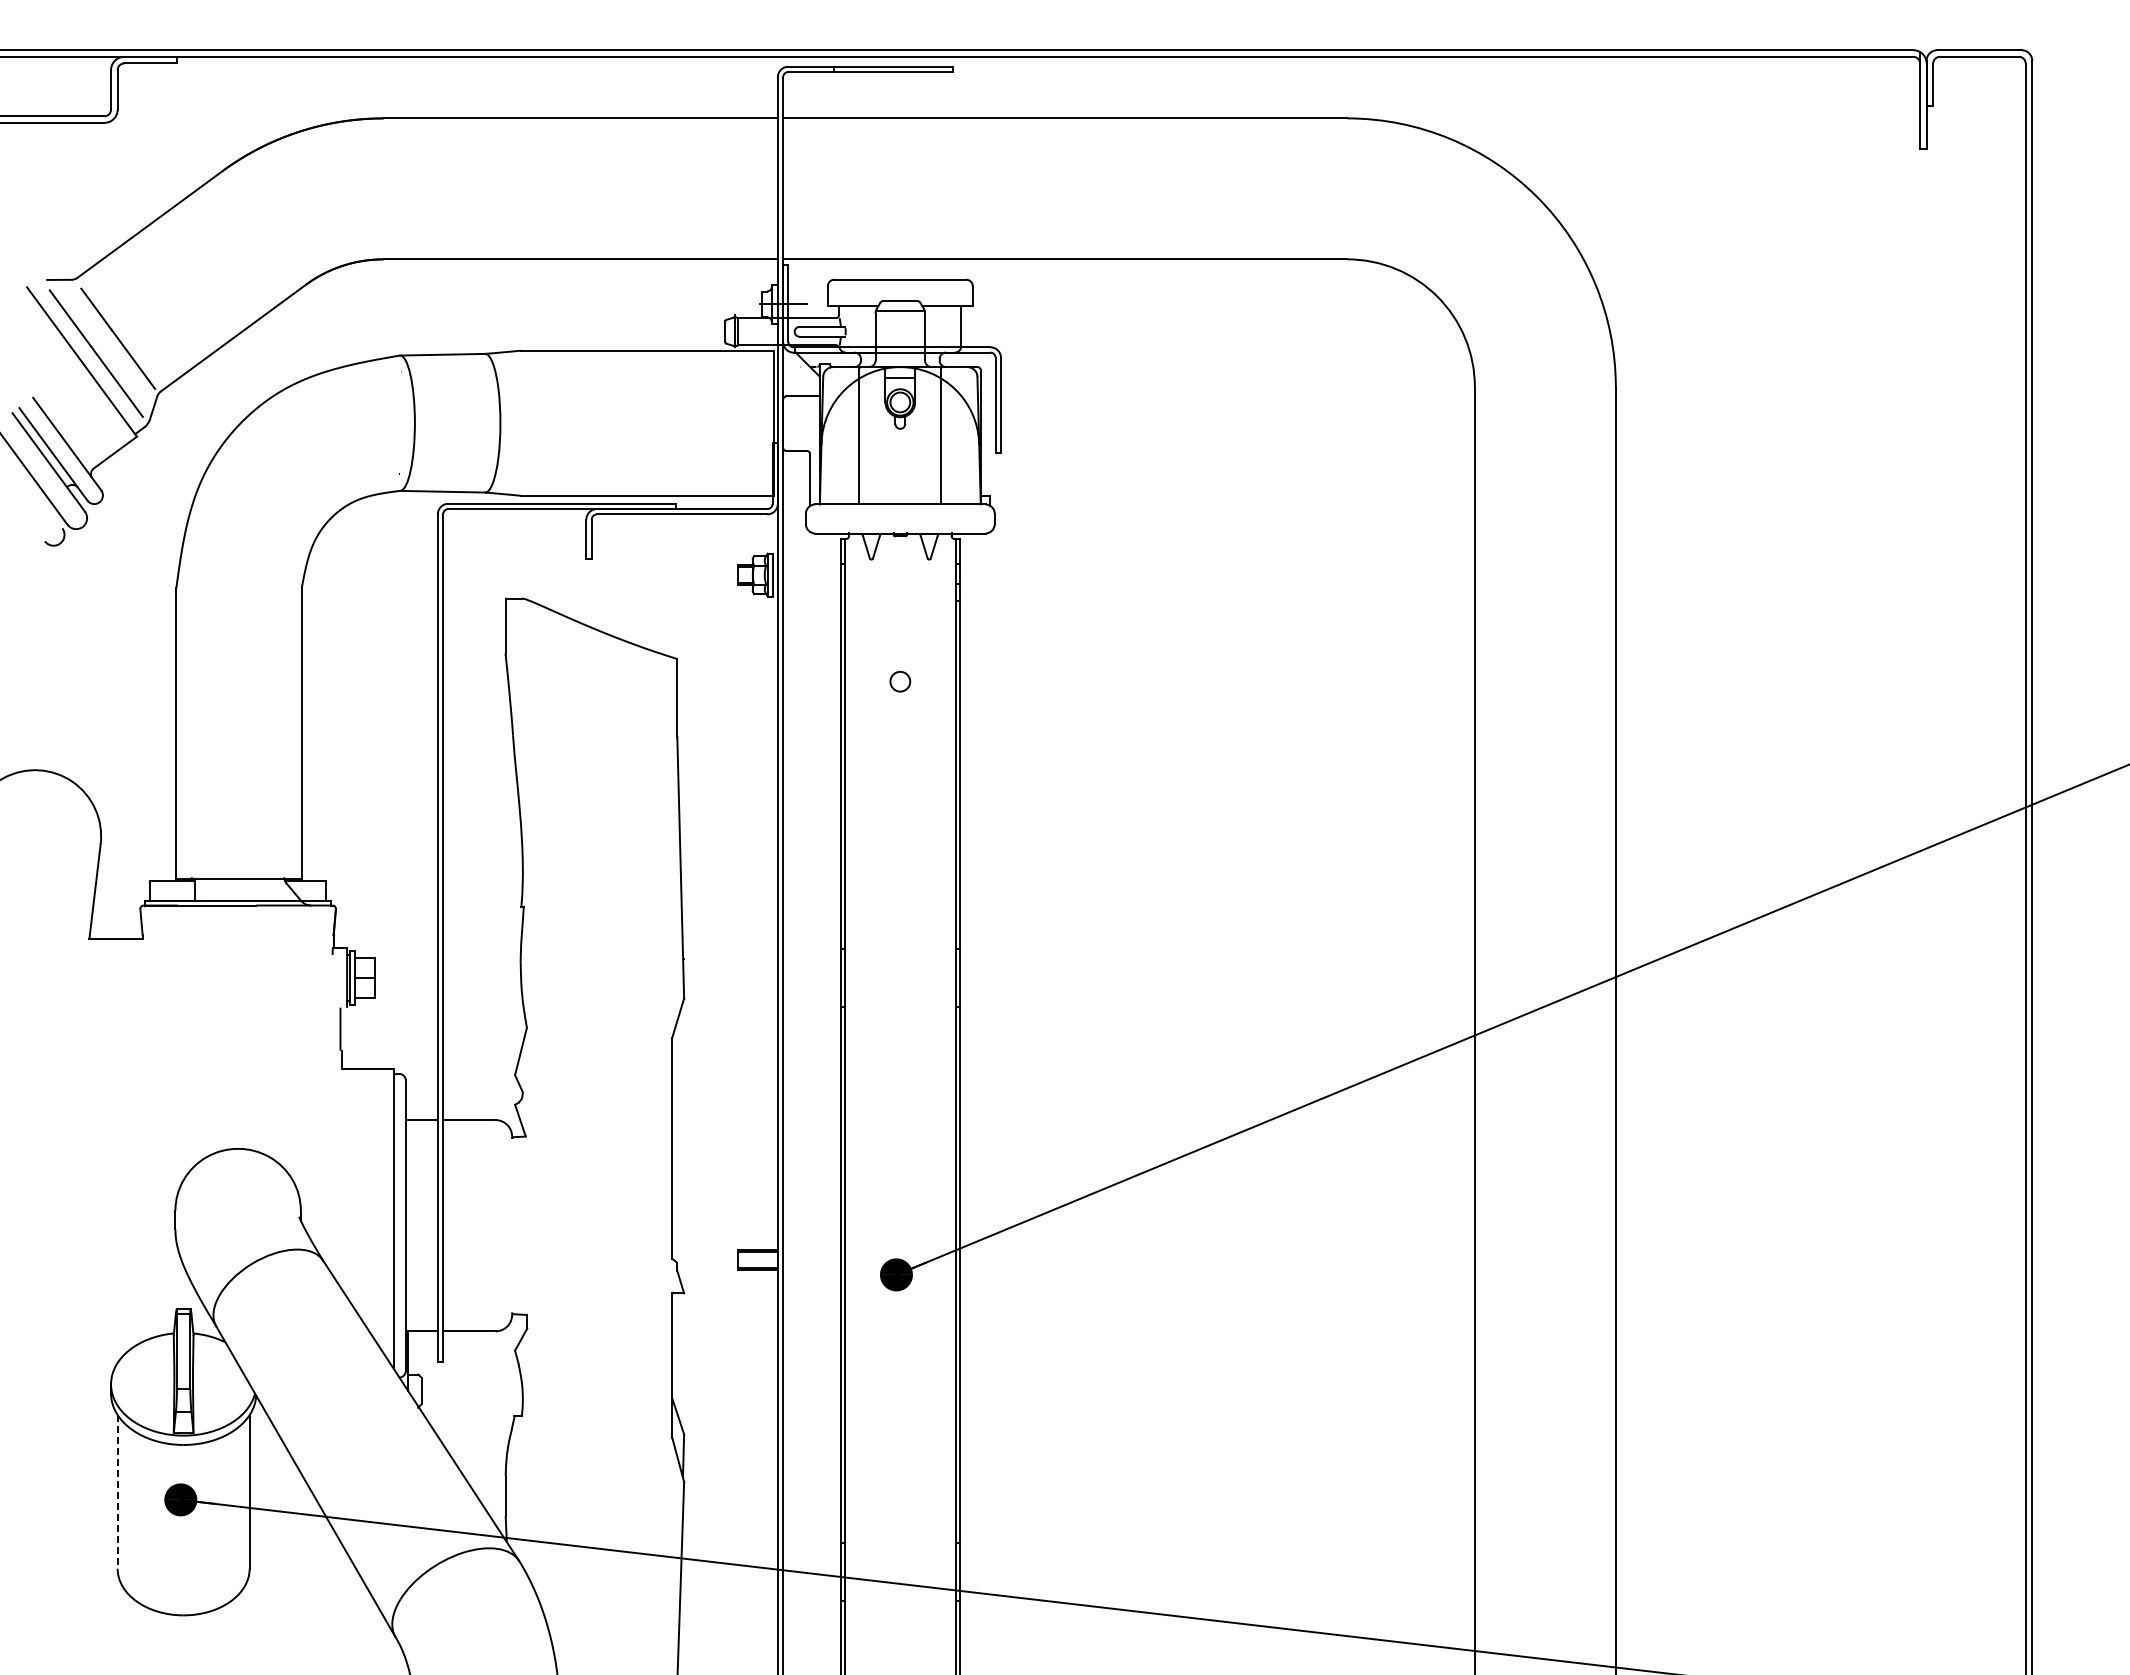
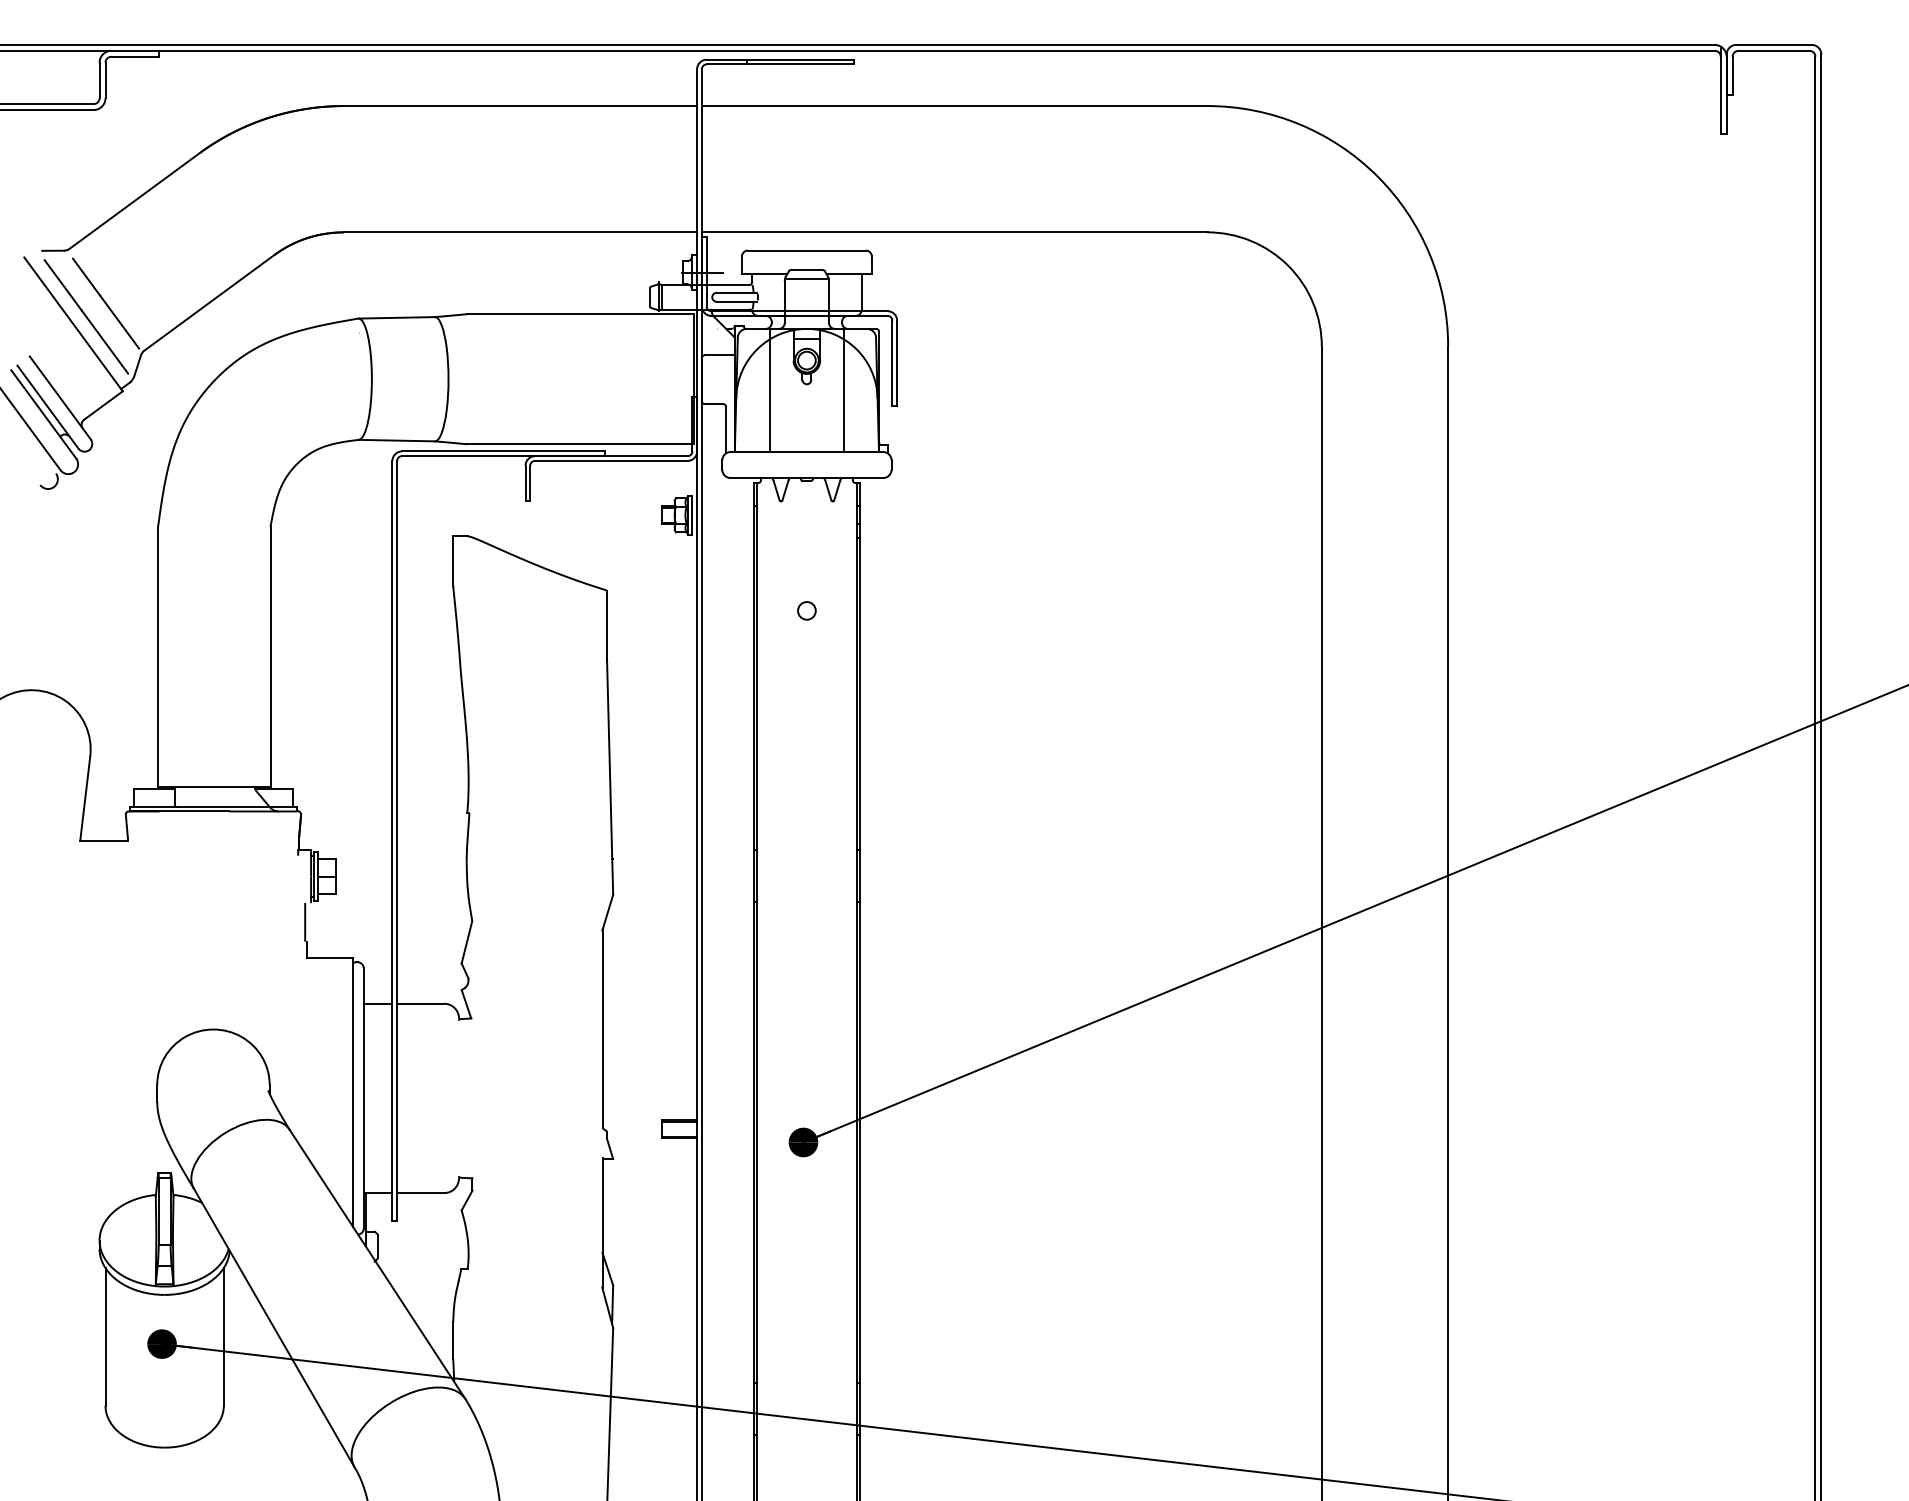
line: (117, 1491) -> (105, 1336), dashed -> solid

